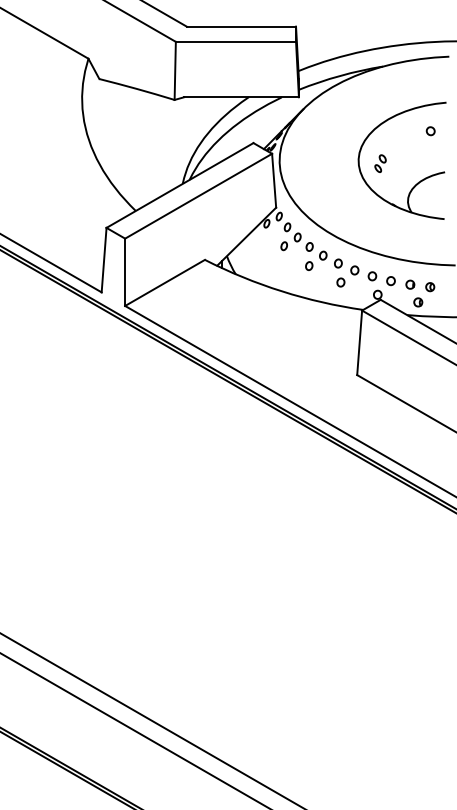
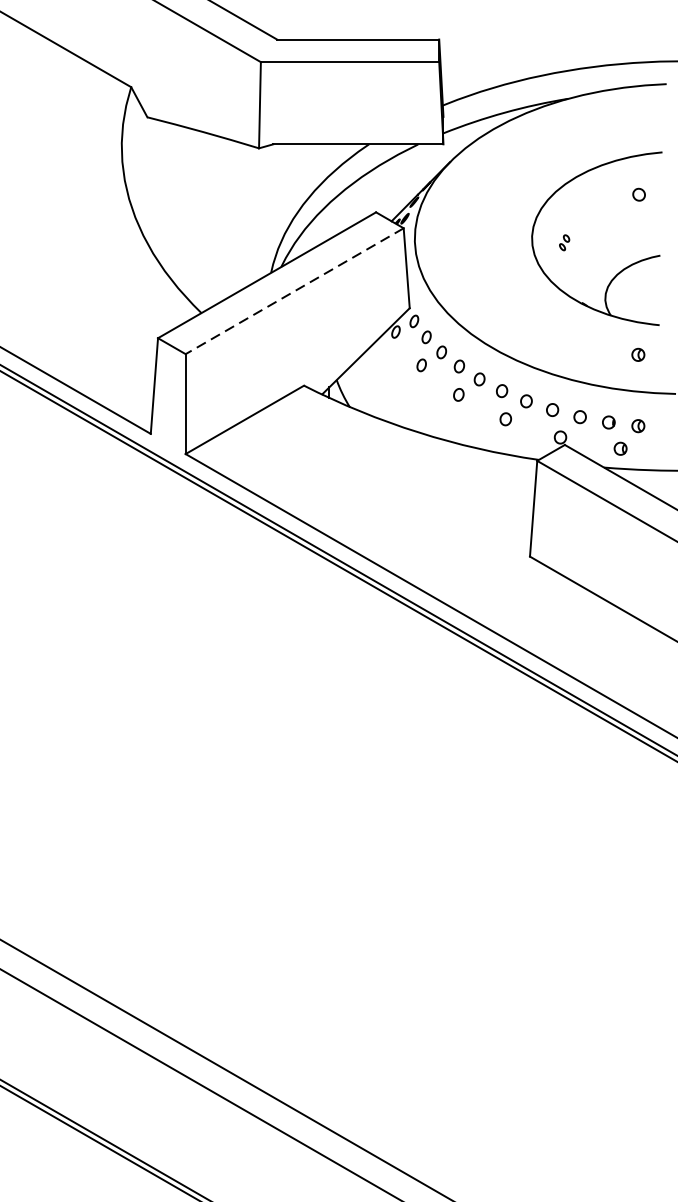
part: (380, 163) -> (564, 242), size x0.6
line: (198, 196) -> (294, 291), solid -> dashed
part: (430, 239) -> (638, 355), added

